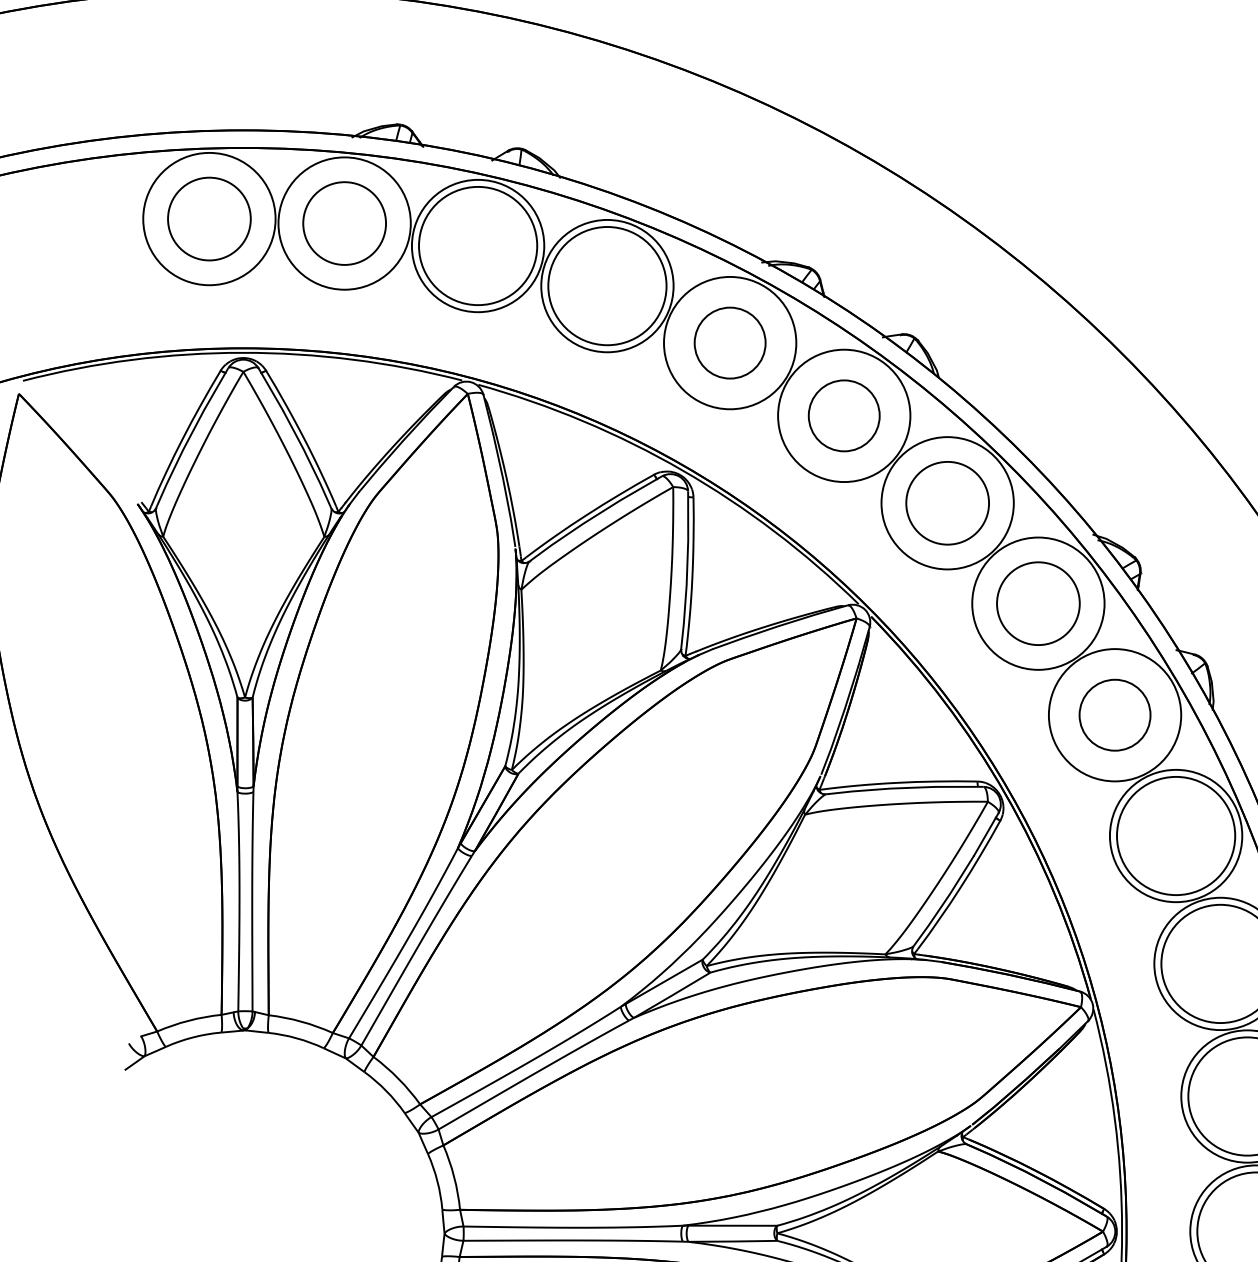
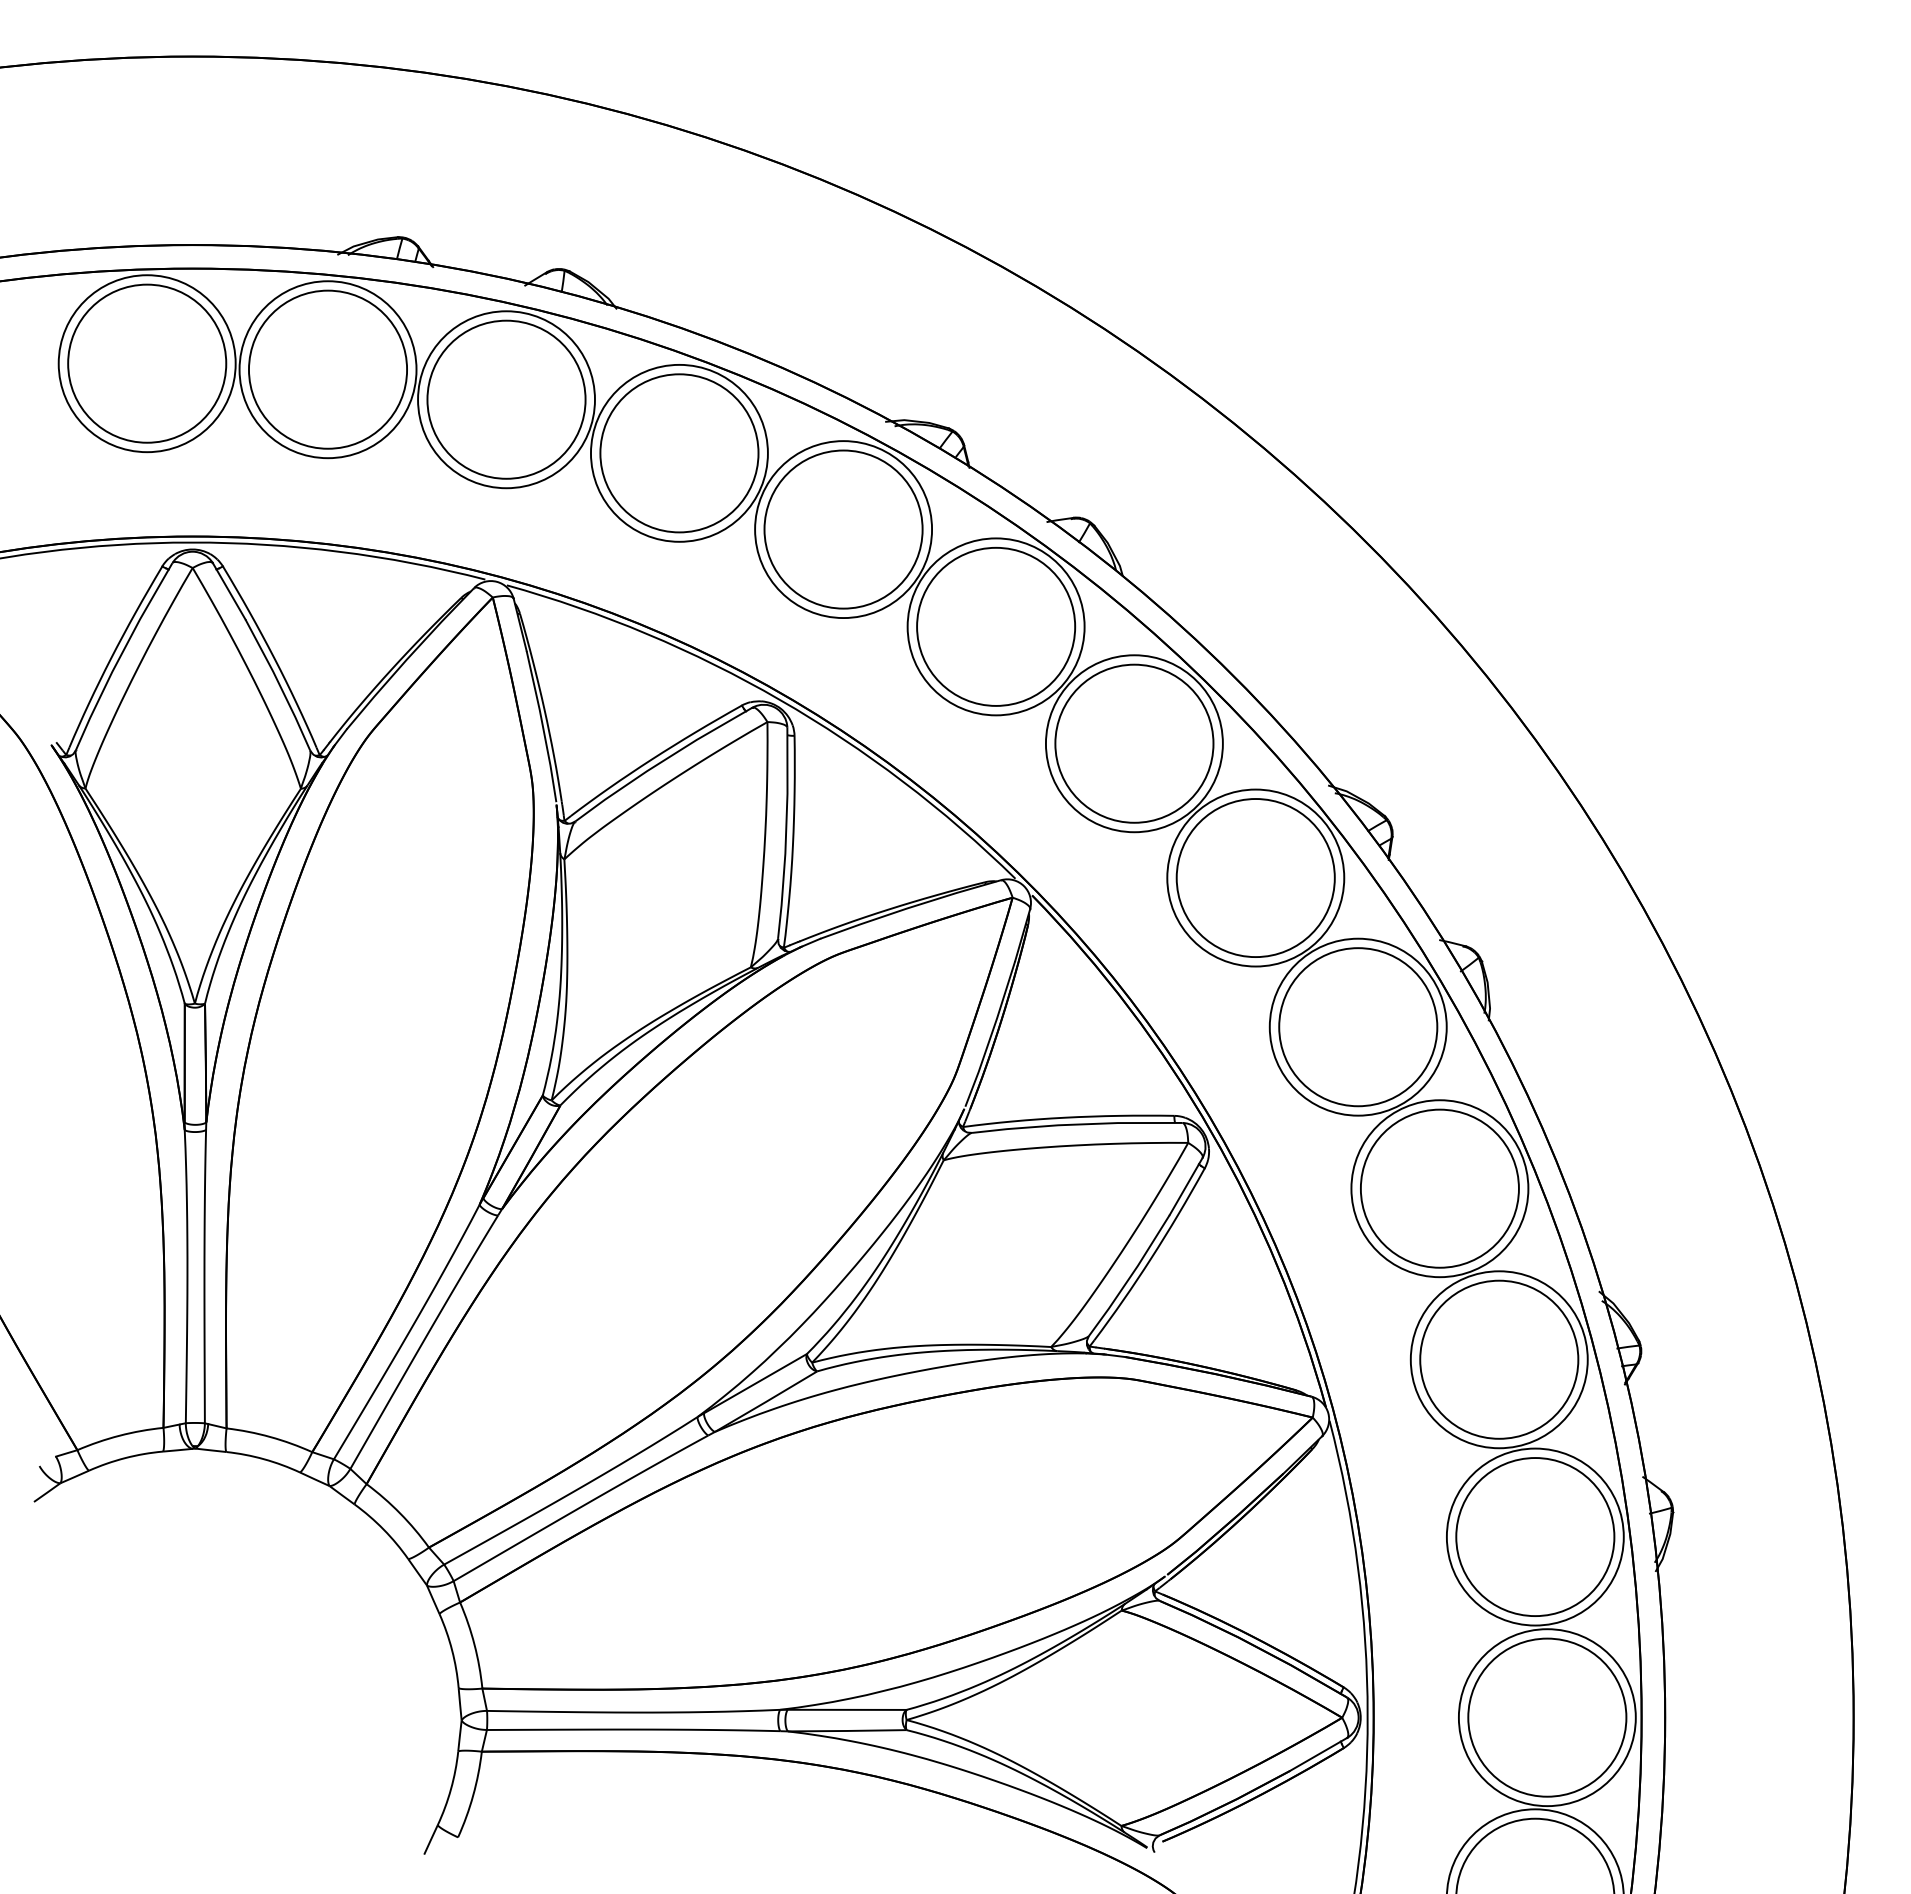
circle: (209, 218) -> (147, 363), size x1.43
circle: (344, 223) -> (327, 369), size x1.43
circle: (730, 343) -> (843, 529), size x1.67
circle: (844, 415) -> (996, 626), size x1.67
circle: (947, 503) -> (1134, 743), size x1.43
circle: (1038, 604) -> (1255, 878), size x1.43
circle: (1115, 715) -> (1358, 1027), size x1.67

